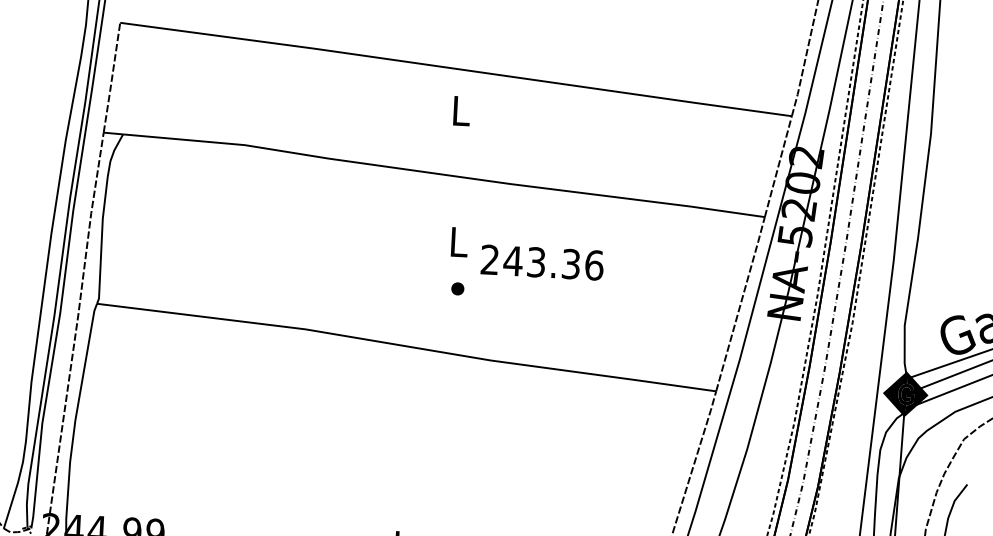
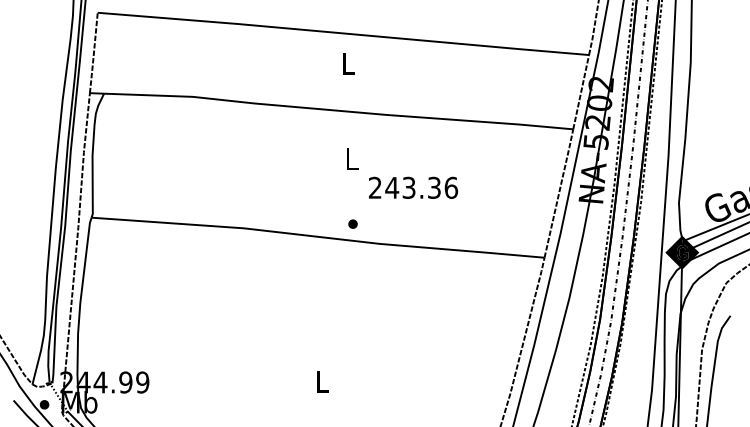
text: (542, 262) -> (413, 187), moved
part: (457, 287) -> (352, 223), moved

